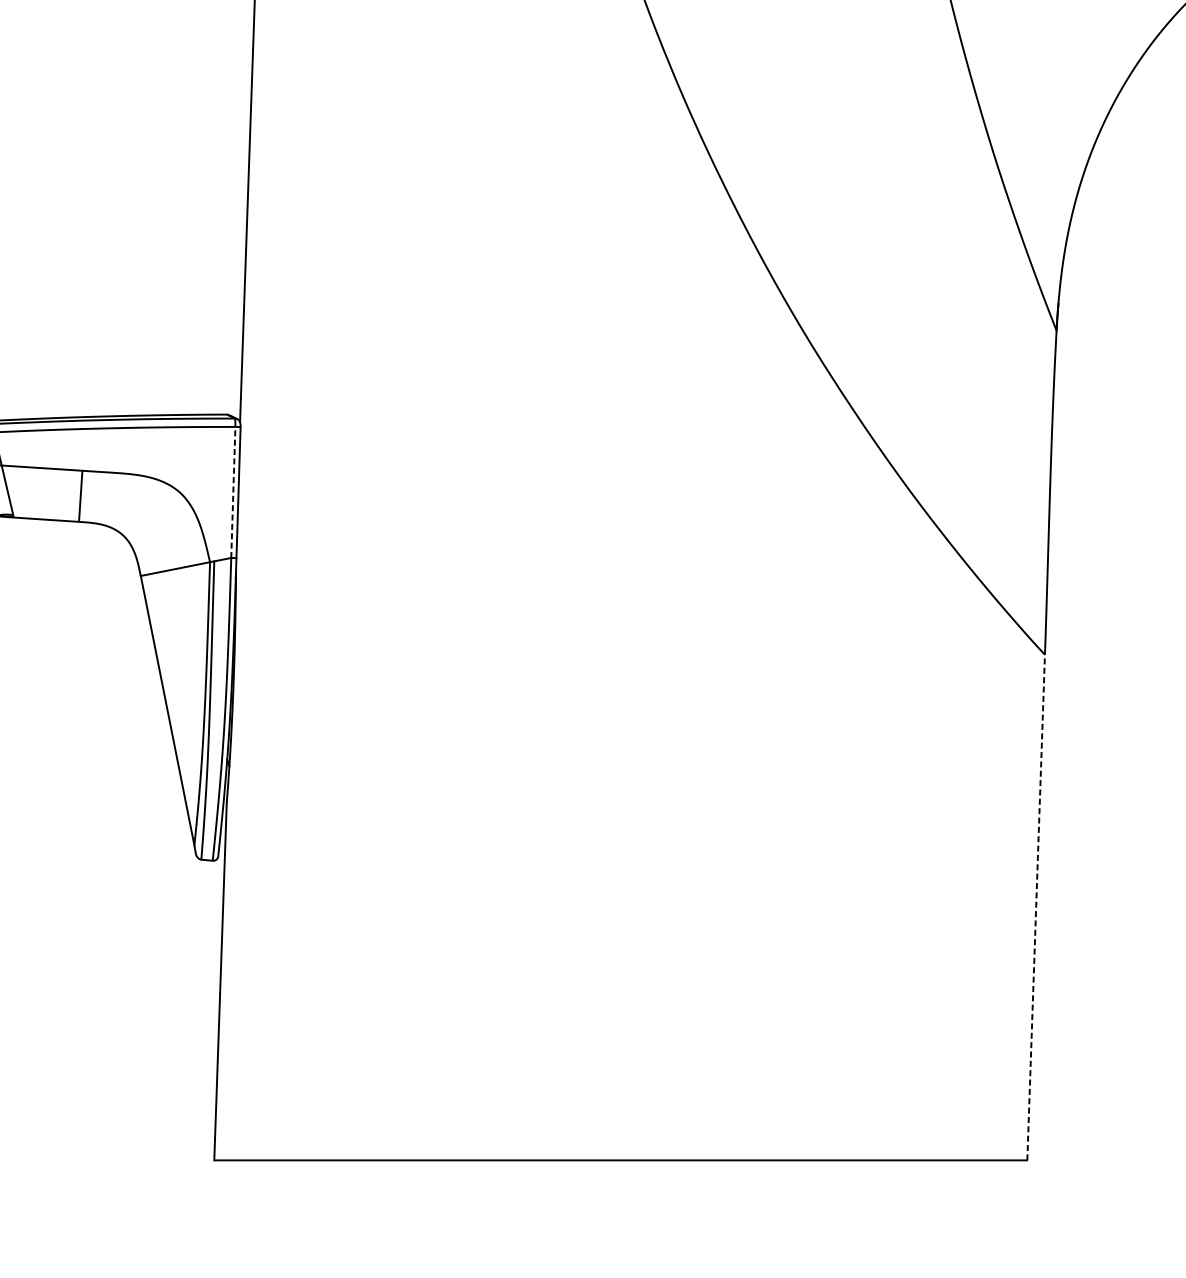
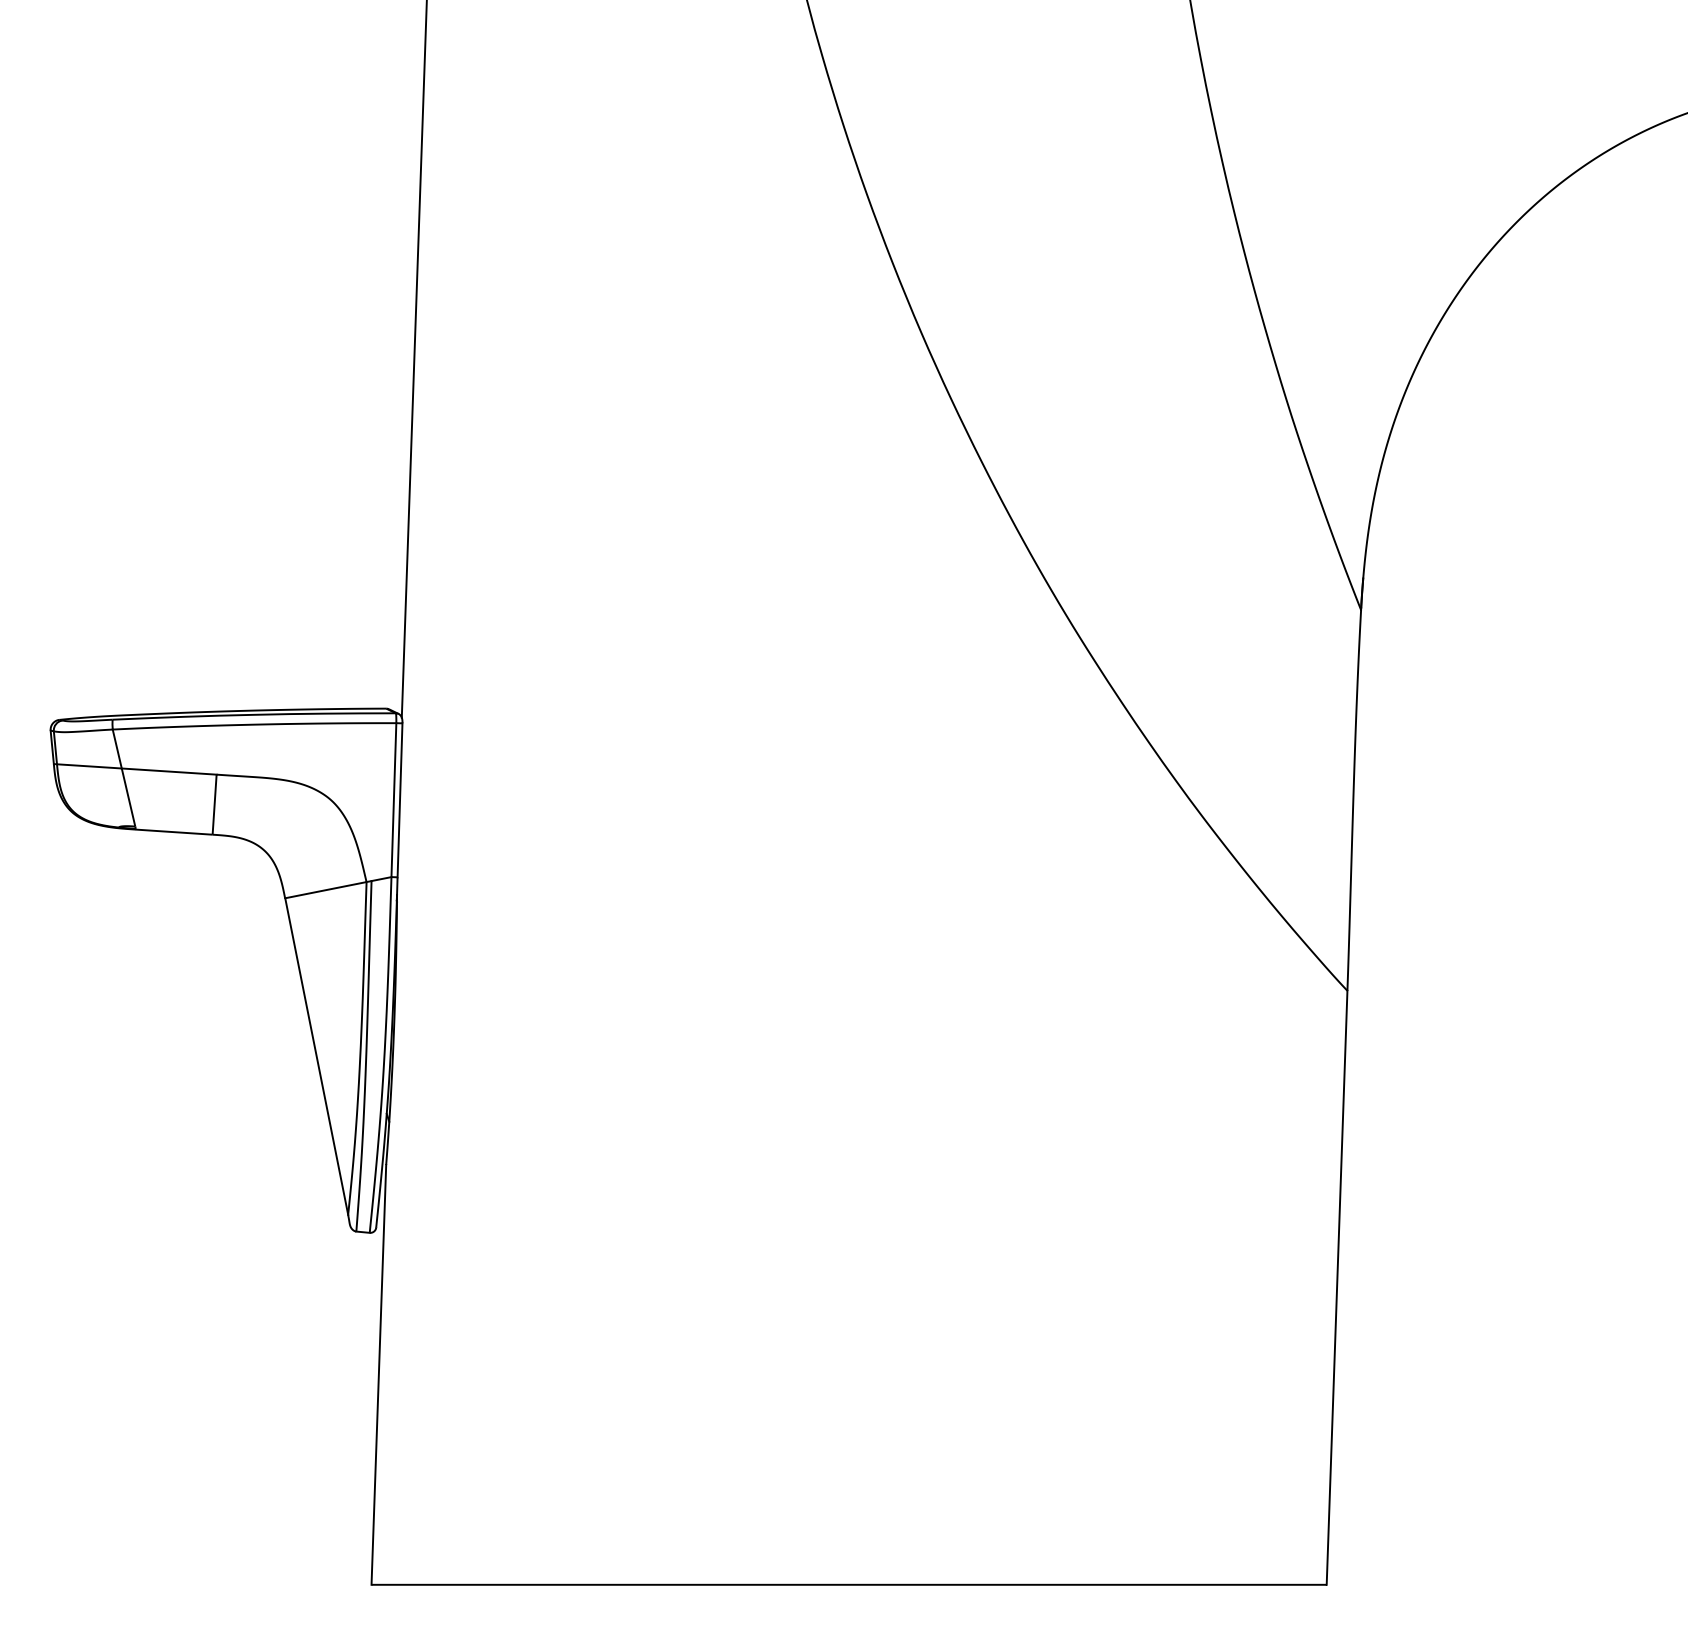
line: (232, 491) -> (393, 799), dashed -> solid
line: (1036, 907) -> (1337, 1287), dashed -> solid

